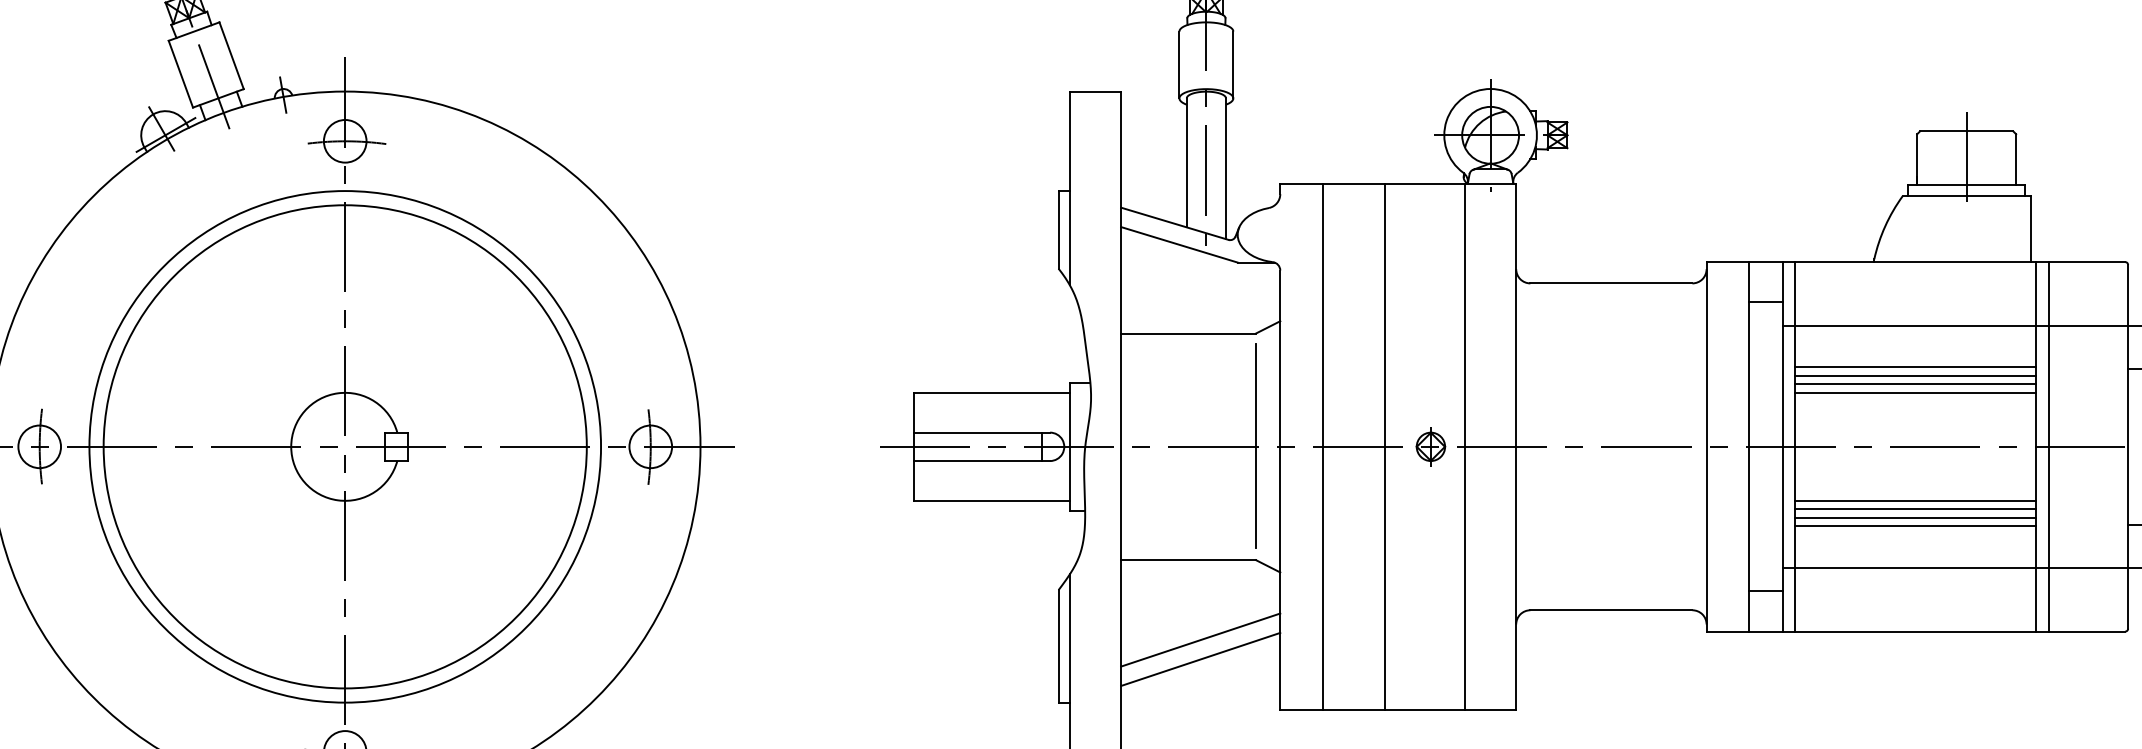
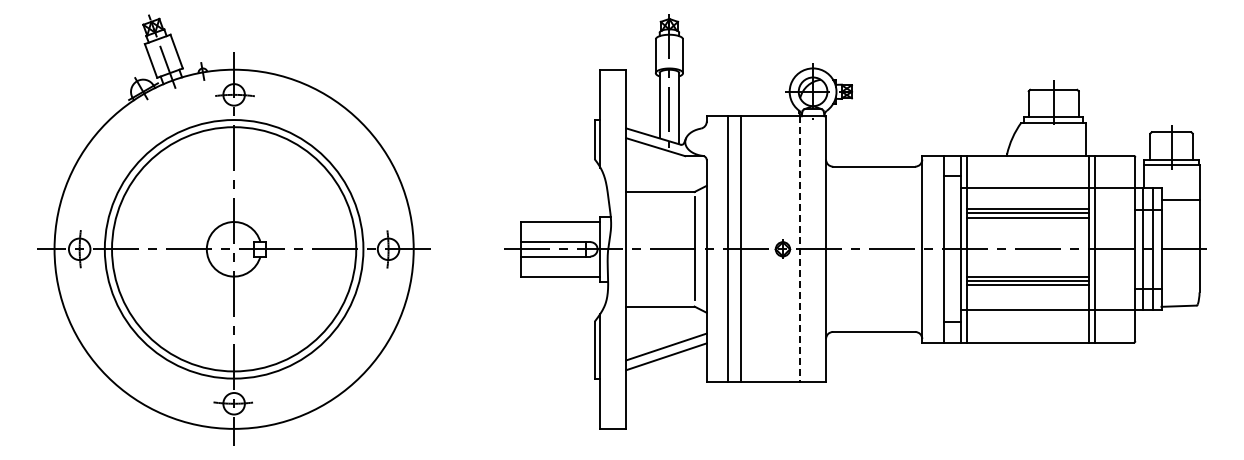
line: (1914, 393) -> (1027, 222), removed
line: (1384, 447) -> (740, 249), moved
line: (1465, 447) -> (800, 249), solid -> dashed
line: (1914, 526) -> (1027, 289), removed

